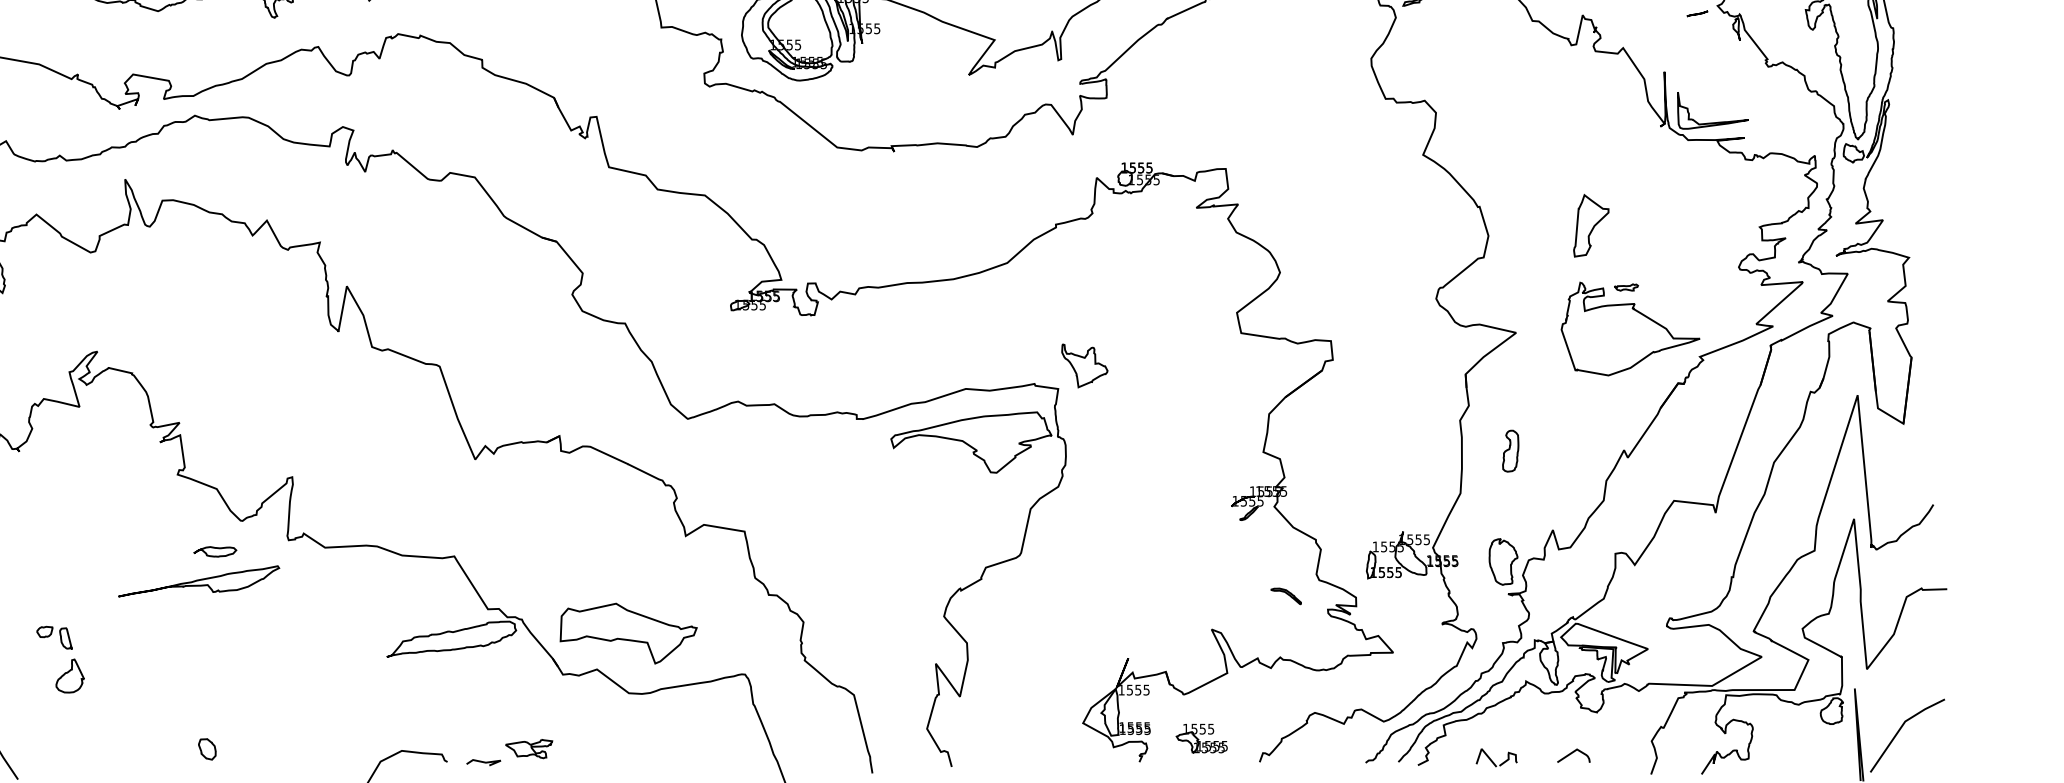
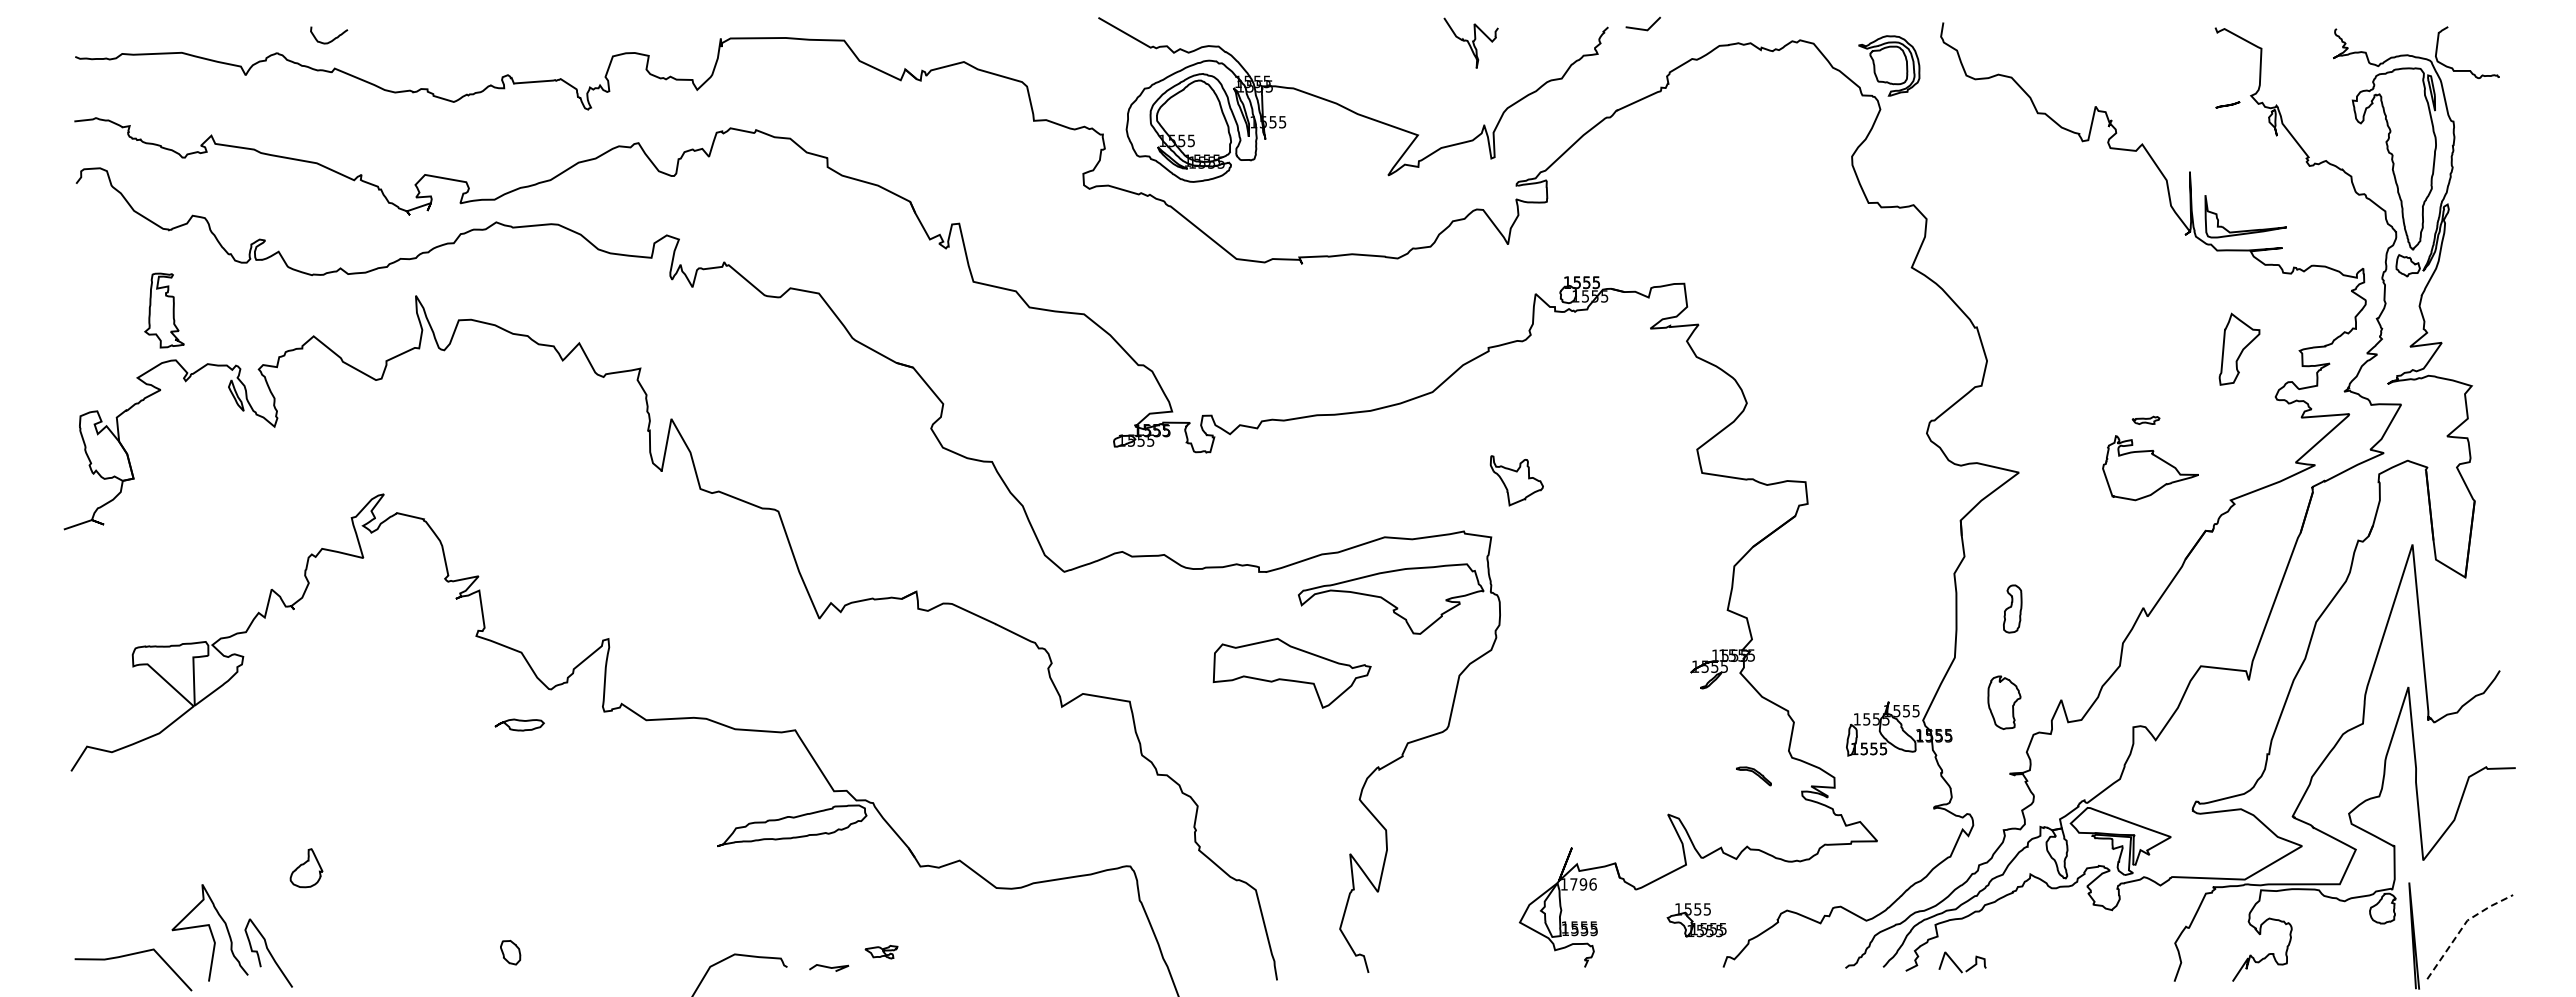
part: (1591, 225) -> (2239, 348), moved
part: (1630, 328) -> (2150, 467), size x0.6
part: (1084, 365) -> (1516, 480), moved
part: (1503, 561) -> (2004, 702), moved
part: (199, 580) -> (501, 758), removed
part: (628, 632) -> (1291, 672), moved
part: (54, 637) -> (334, 823), removed
part: (70, 676) -> (306, 868), moved
text: (1138, 690) -> (1583, 884), 1555 -> 1796
line: (1901, 727) -> (2462, 927), solid -> dashed
part: (1201, 738) -> (1696, 920), moved
part: (529, 748) -> (881, 951), size x0.6
curve: (1572, 753) -> (2083, 957), removed
part: (1496, 757) -> (1962, 962), moved

